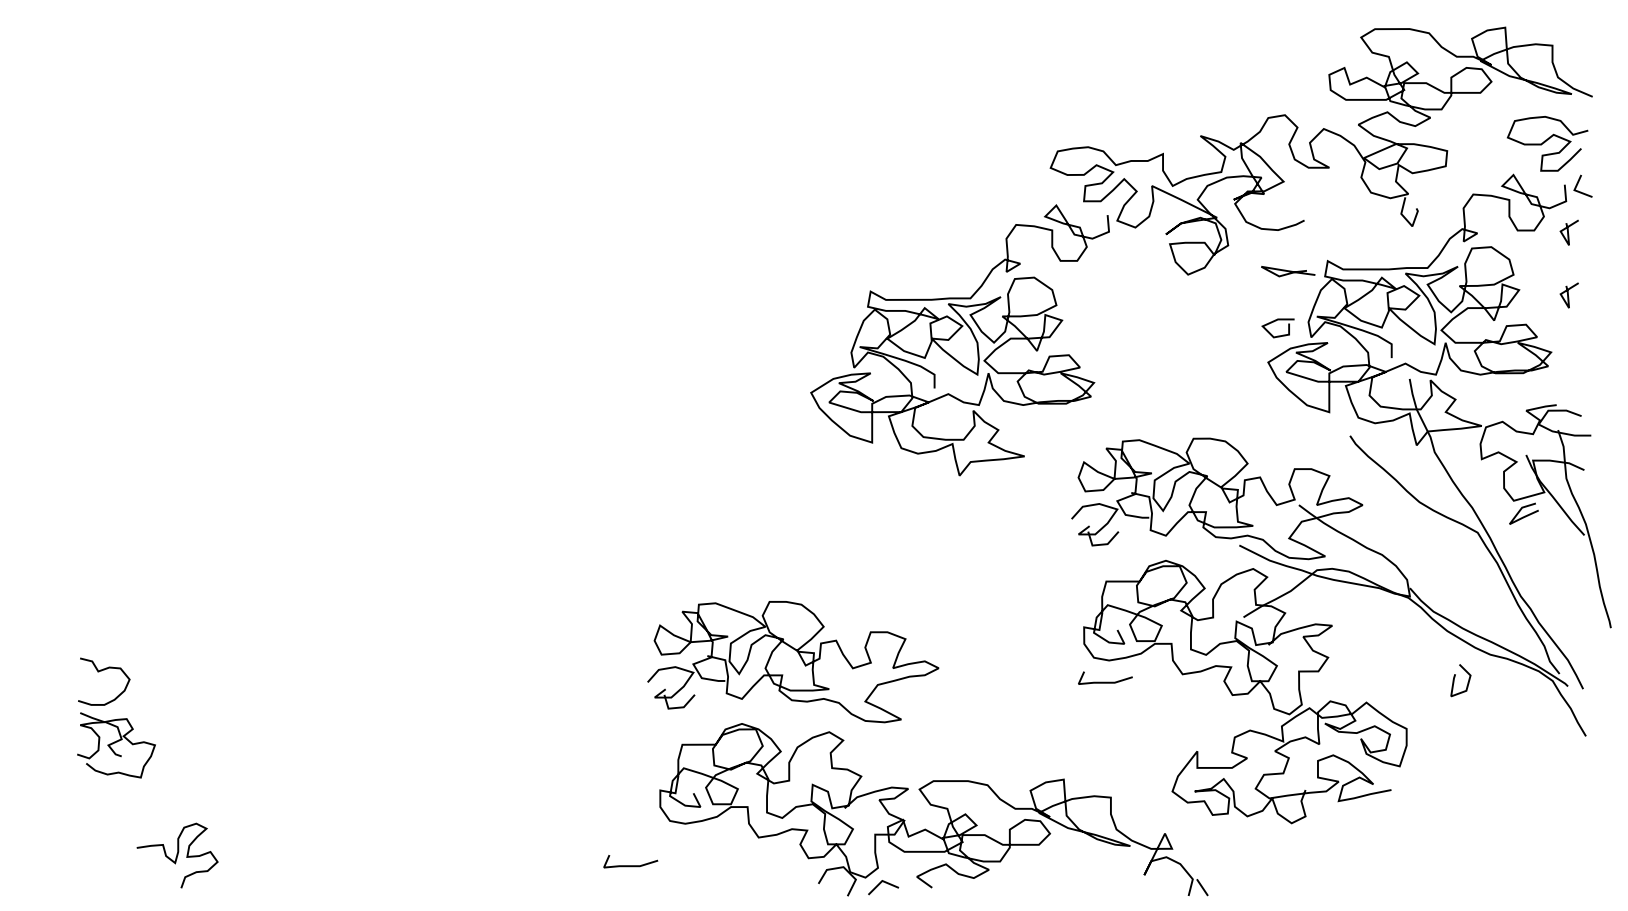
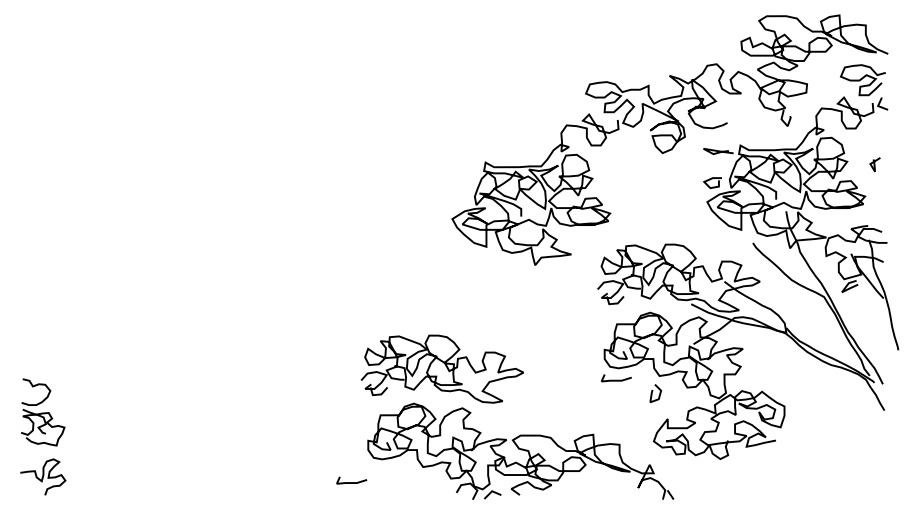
line: (1568, 232) -> (874, 129), removed
curve: (1456, 676) -> (653, 391), moved
part: (117, 718) -> (43, 412), moved
curve: (178, 854) -> (43, 476), moved

